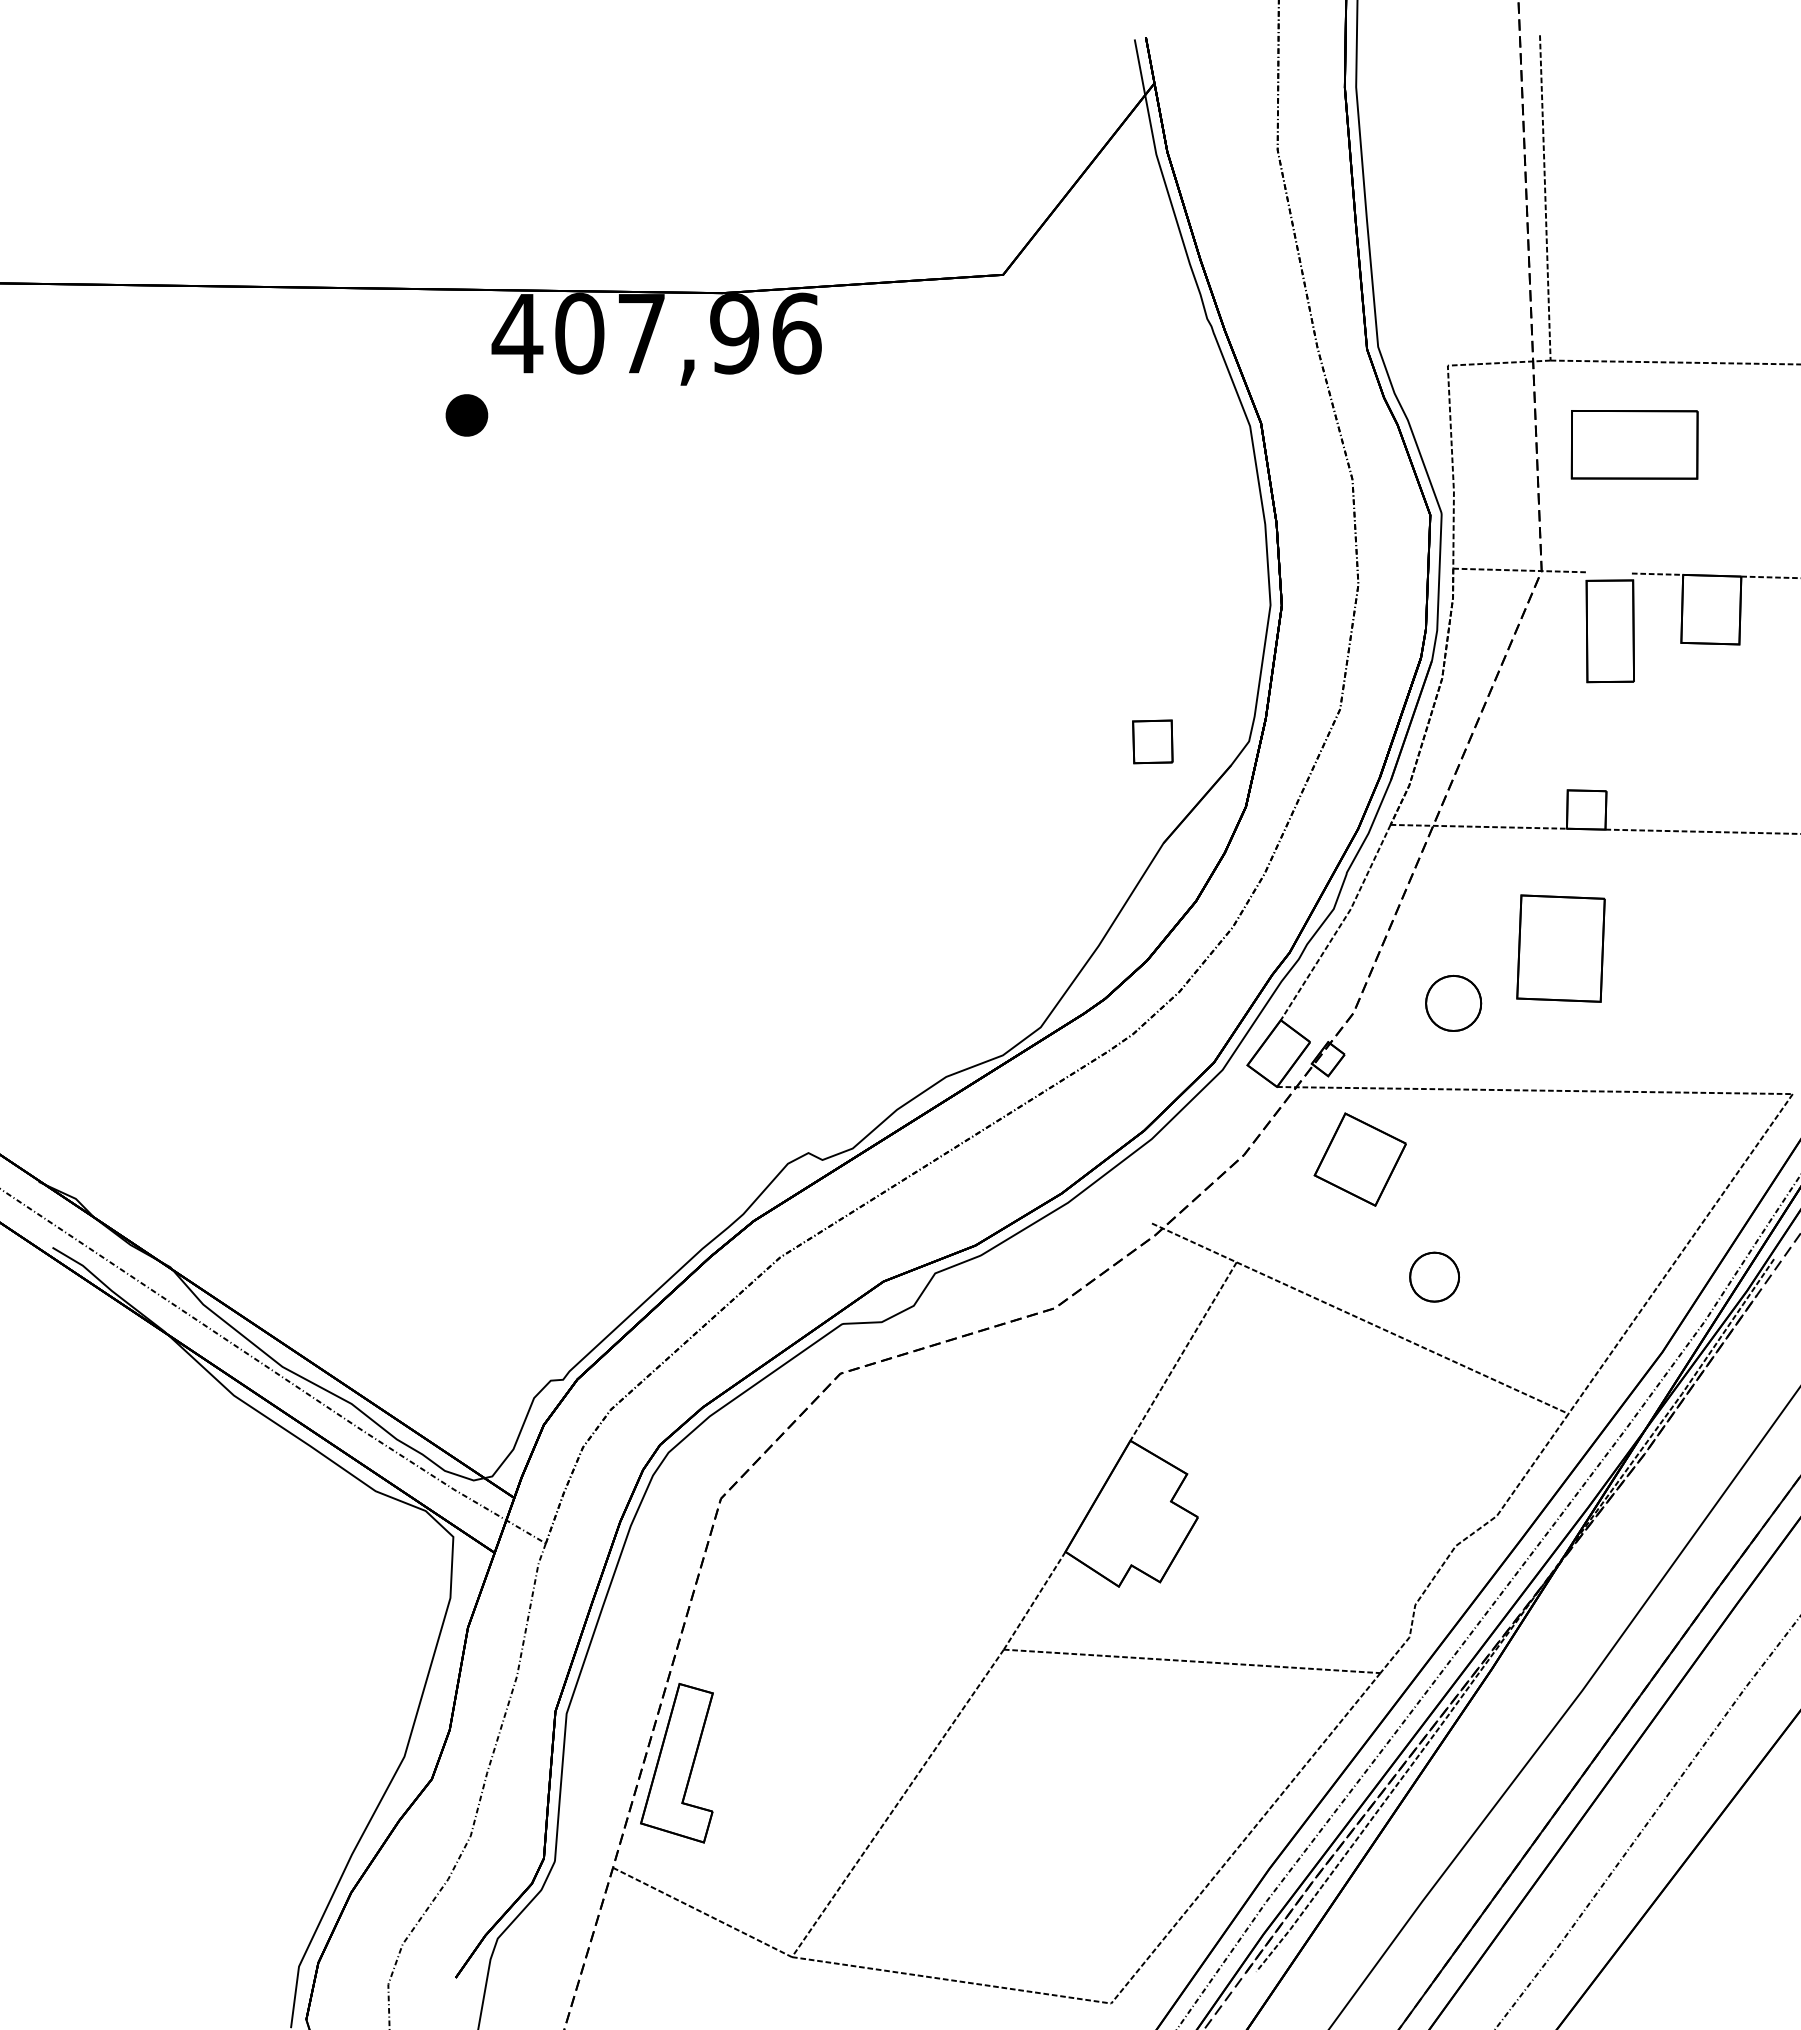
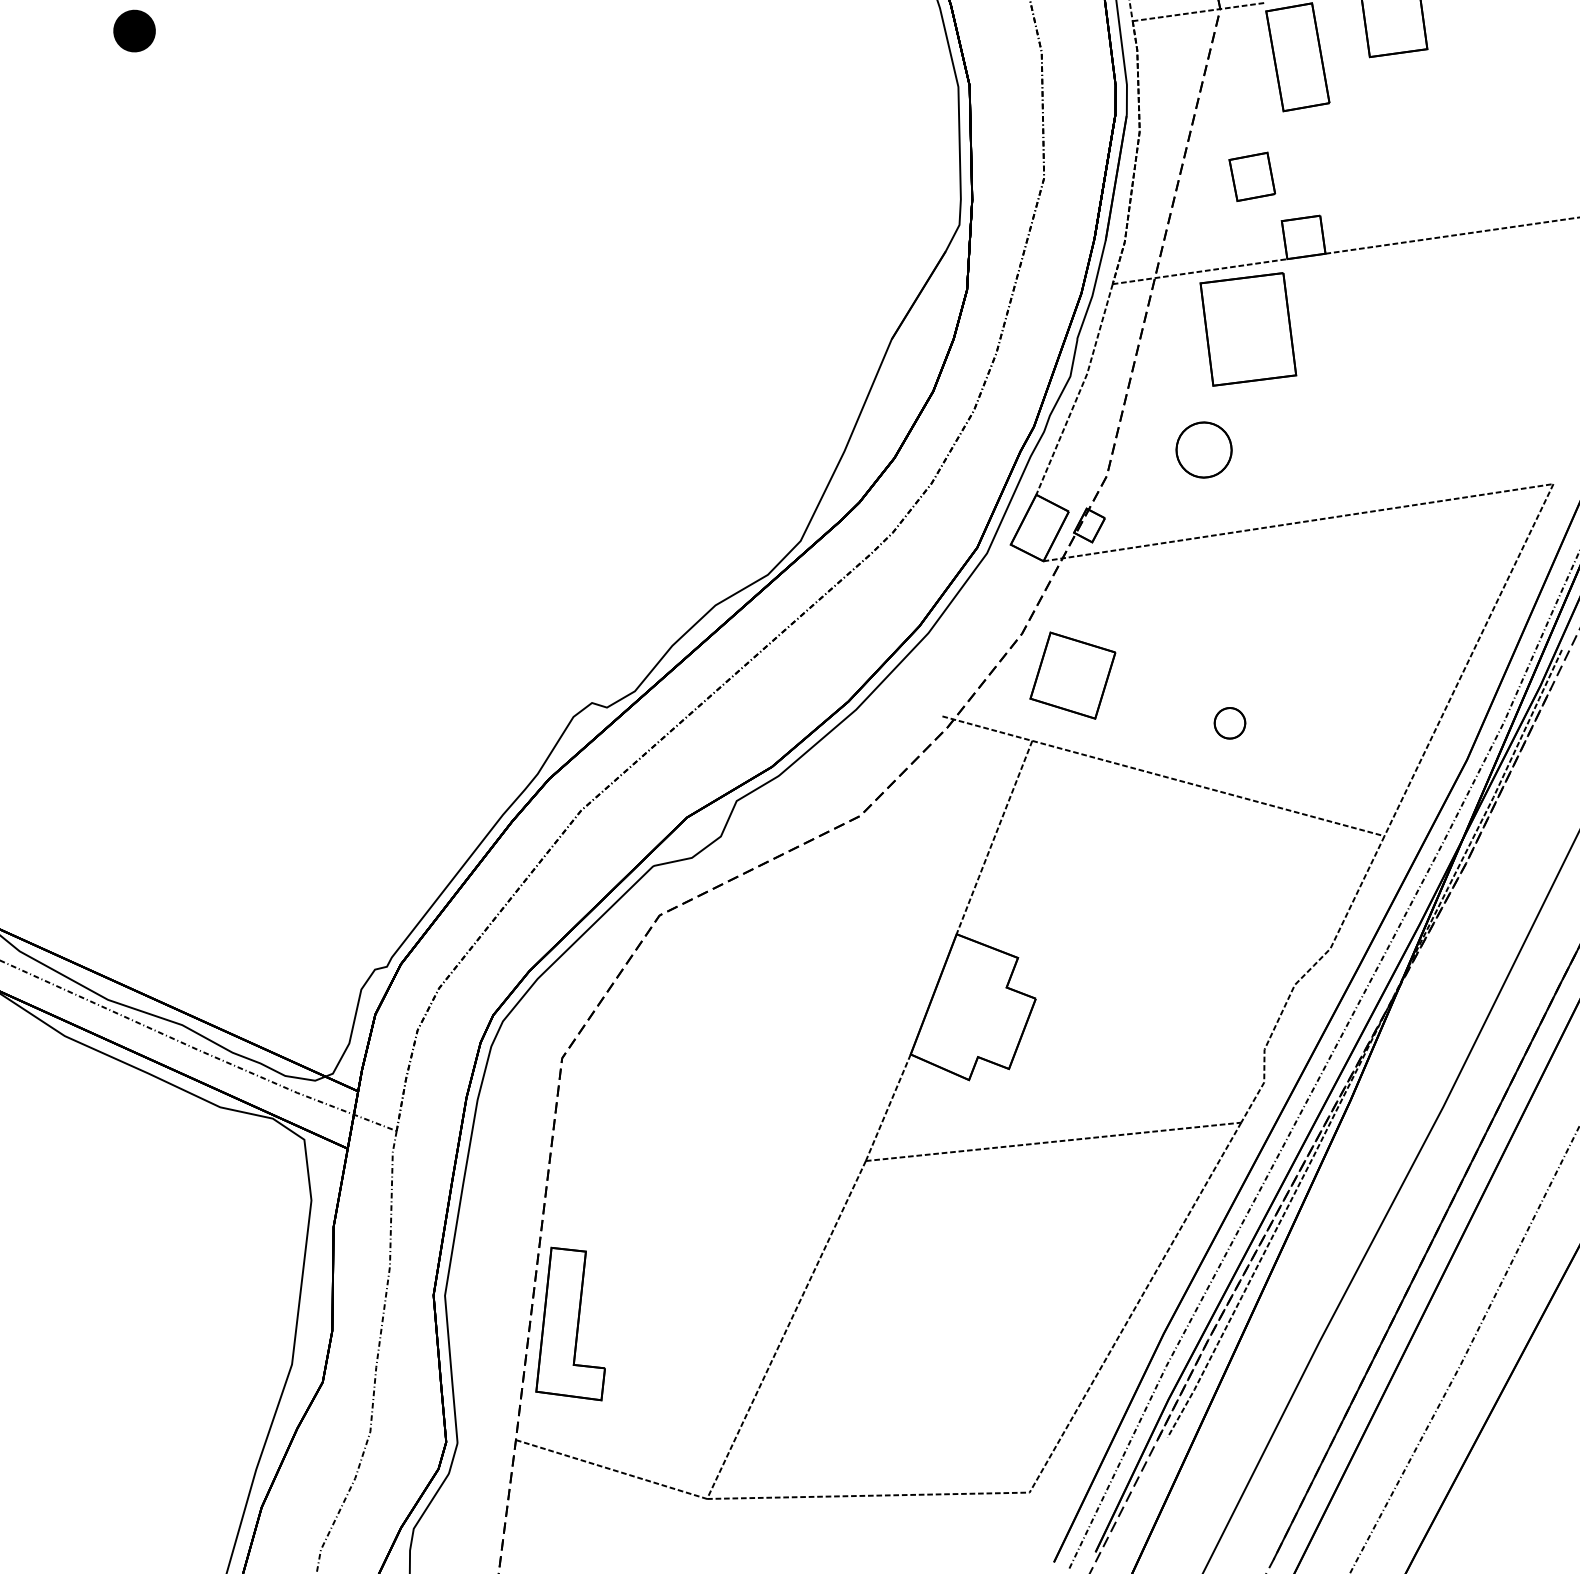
part: (1152, 741) -> (1251, 176), moved
part: (1560, 948) -> (1247, 329), moved
part: (1359, 1159) -> (1072, 675), moved
part: (1434, 1277) -> (1229, 723), size x0.62

